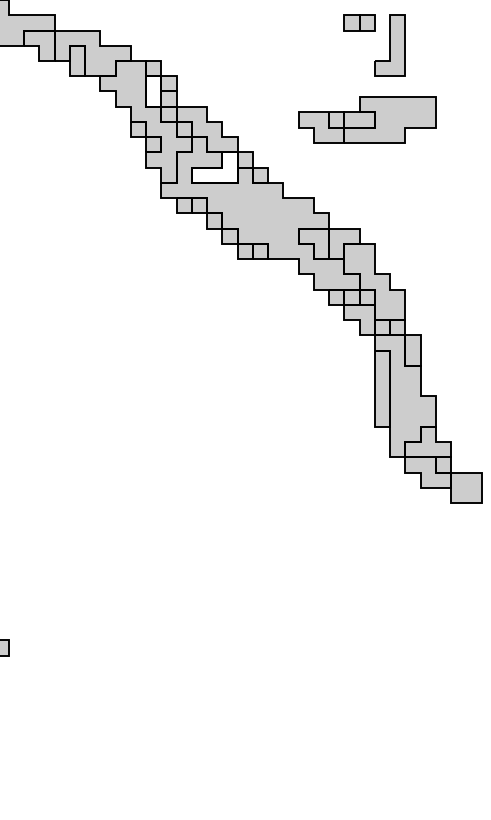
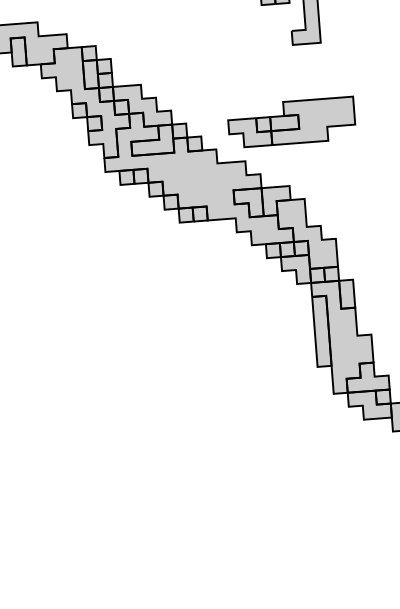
fill: (153, 91) -> (90, 74), added
part: (367, 119) -> (292, 121), moved
fill: (214, 167) -> (152, 140), added

